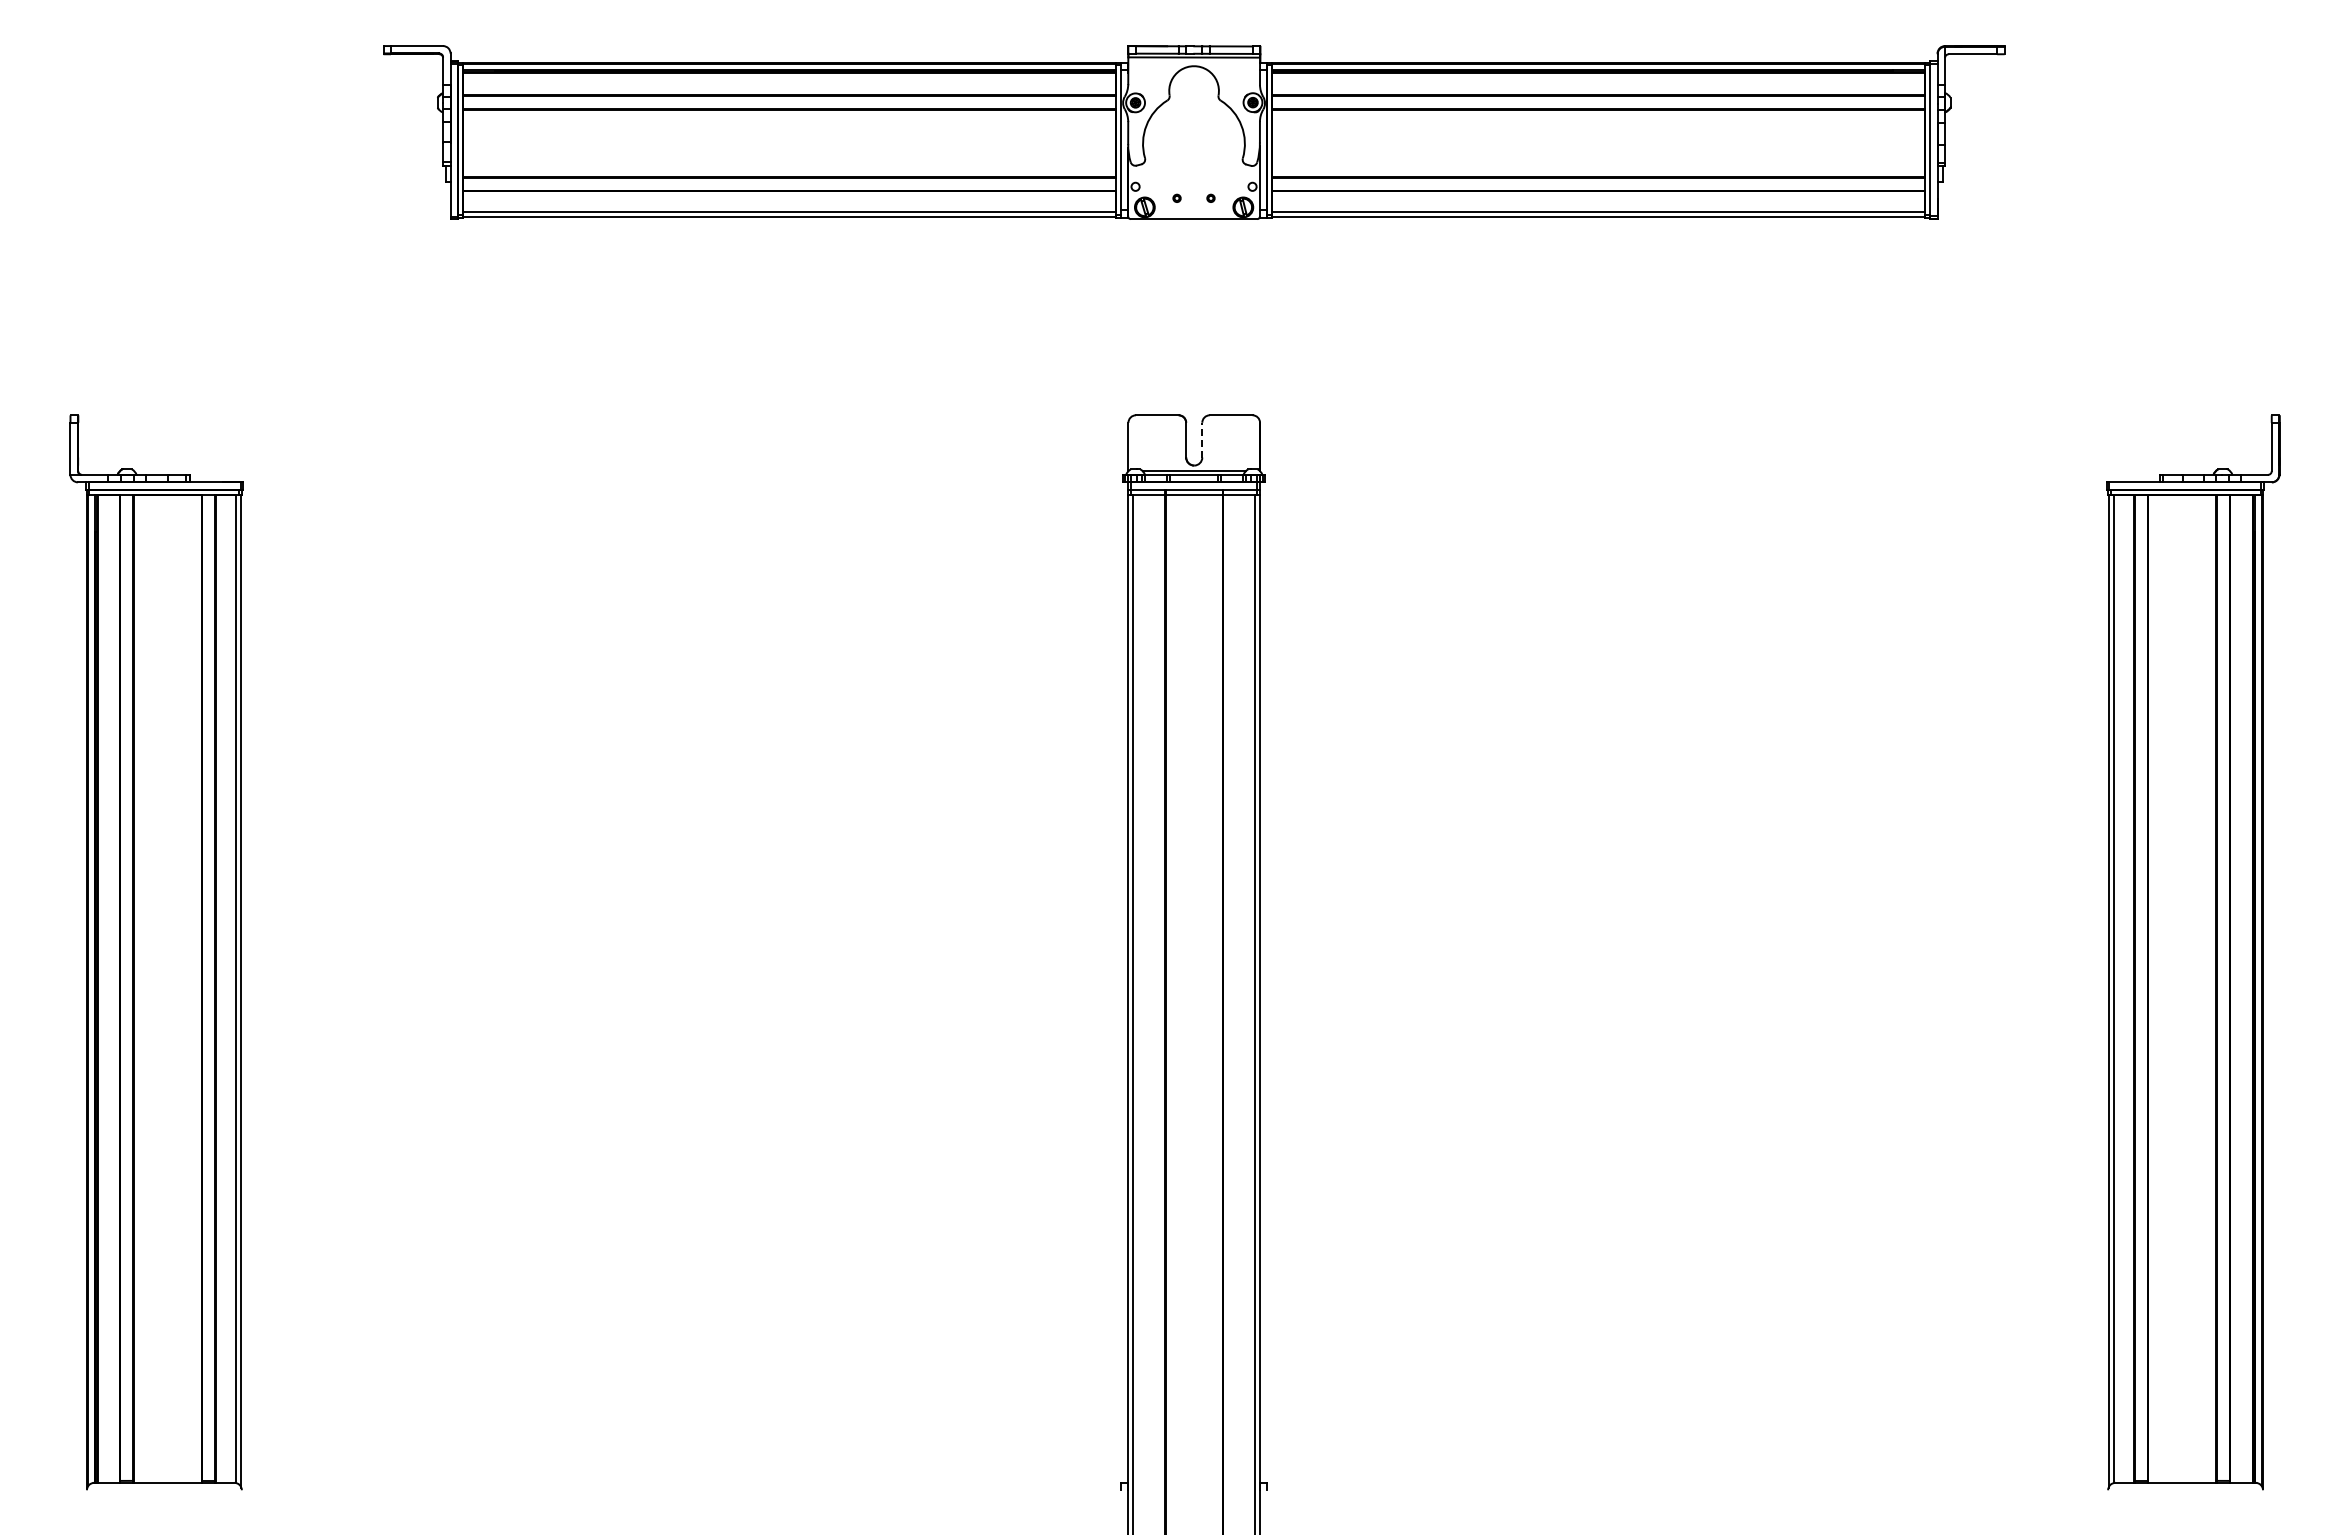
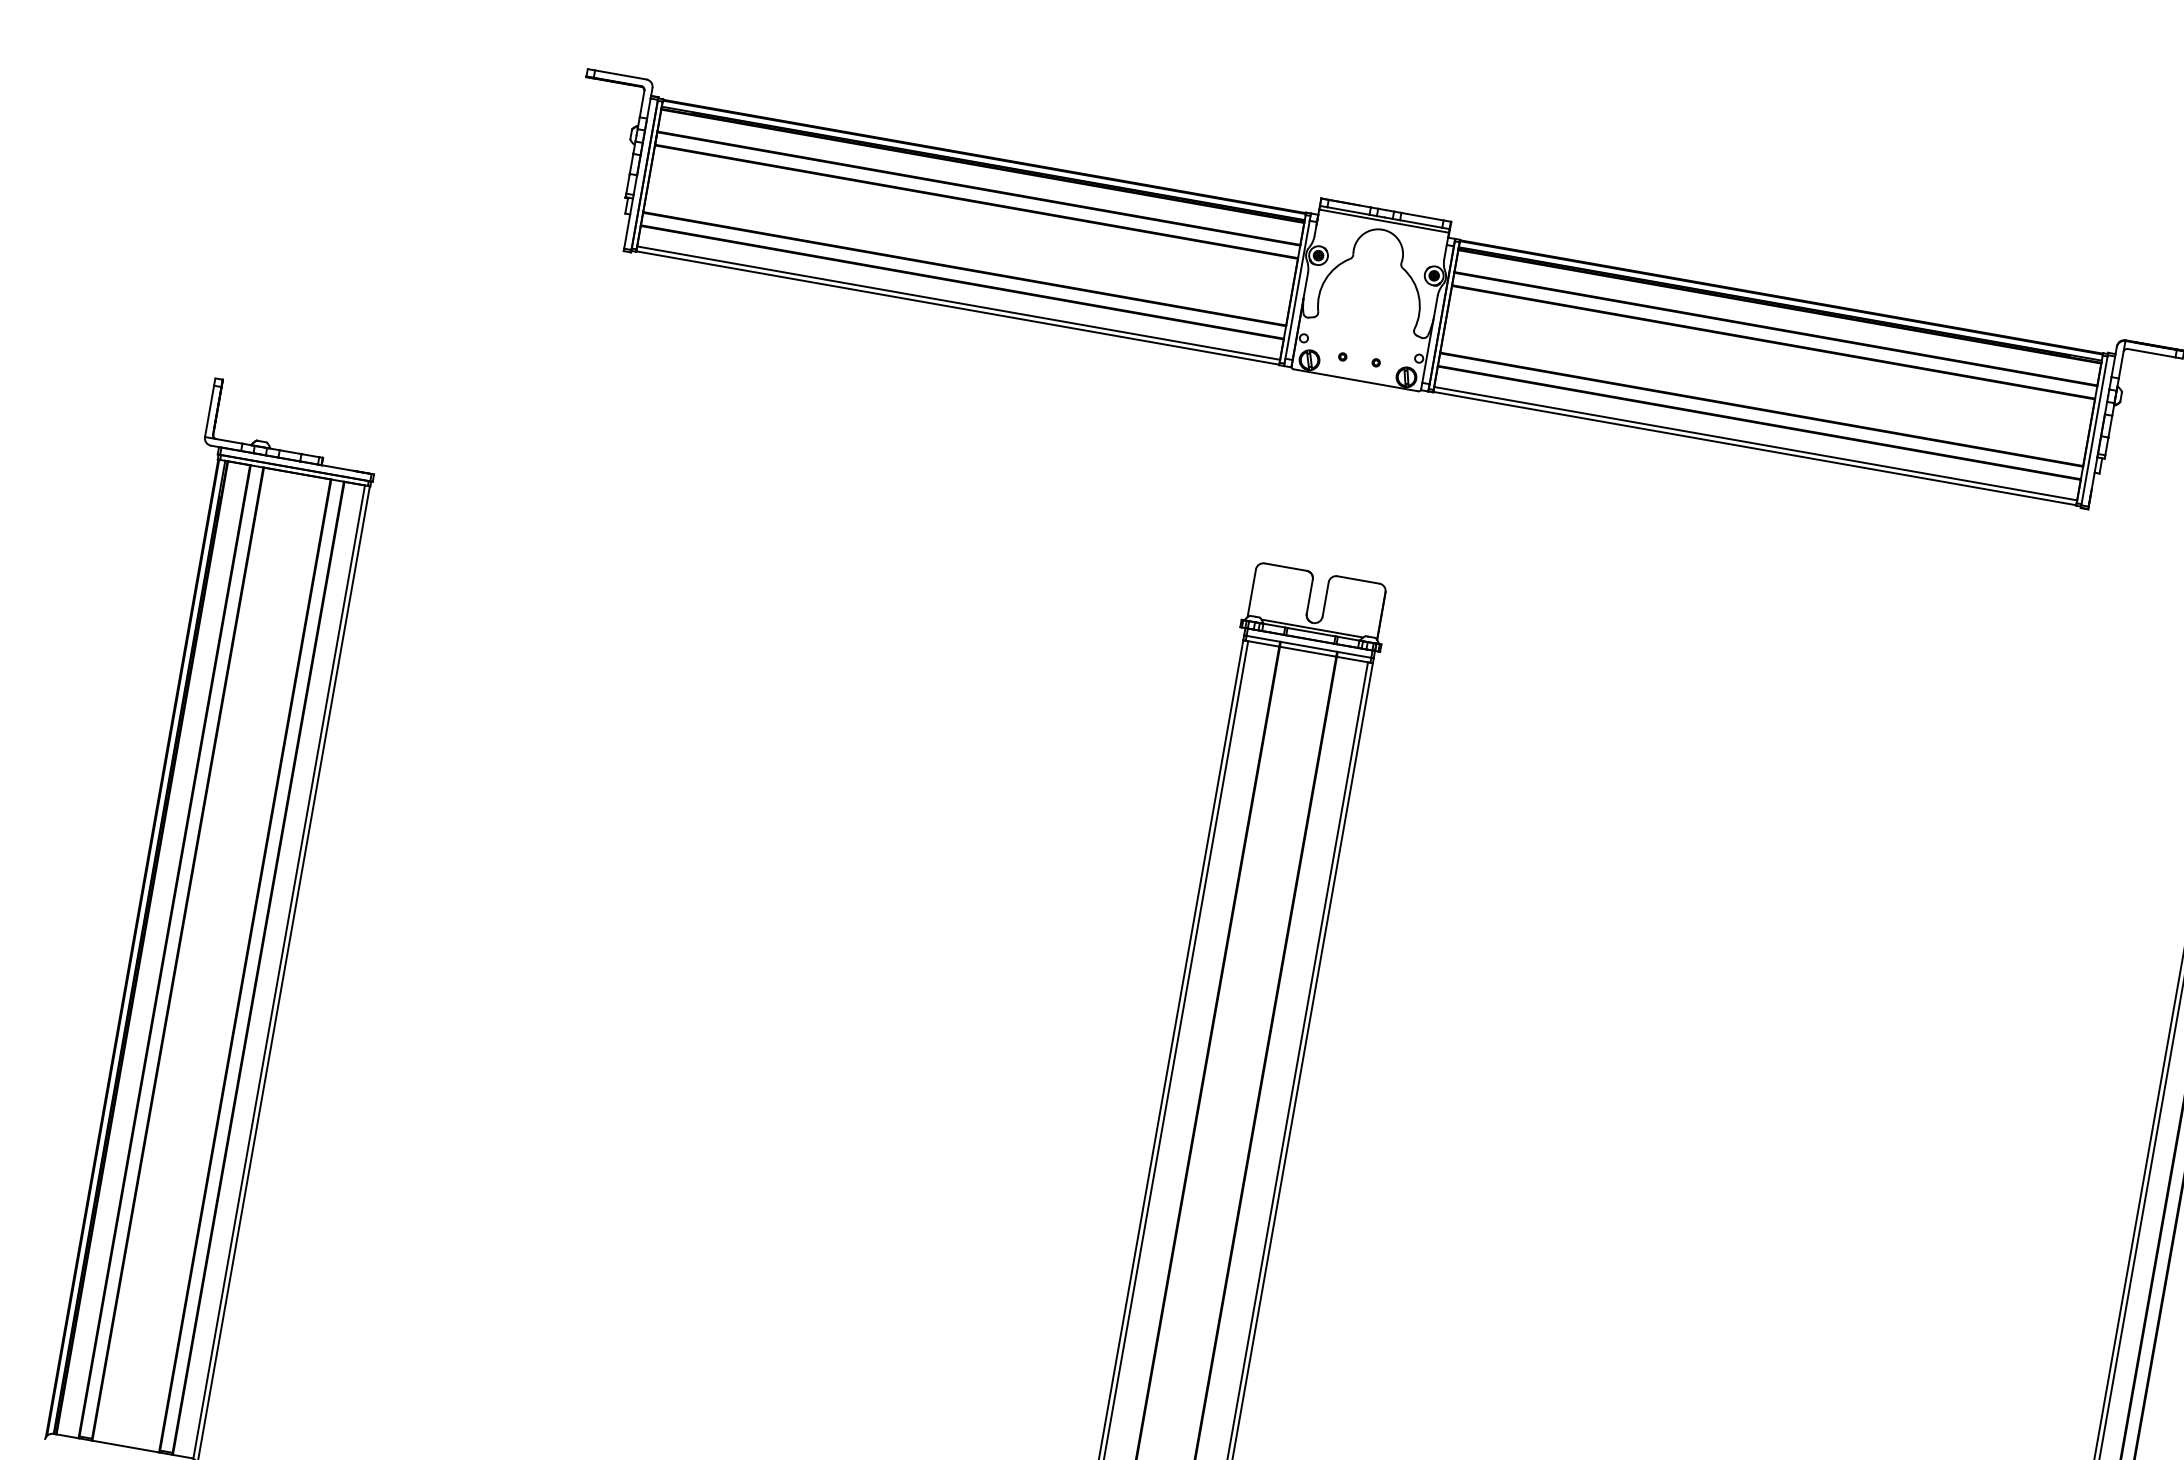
line: (1202, 439) -> (1325, 598), dashed -> solid

